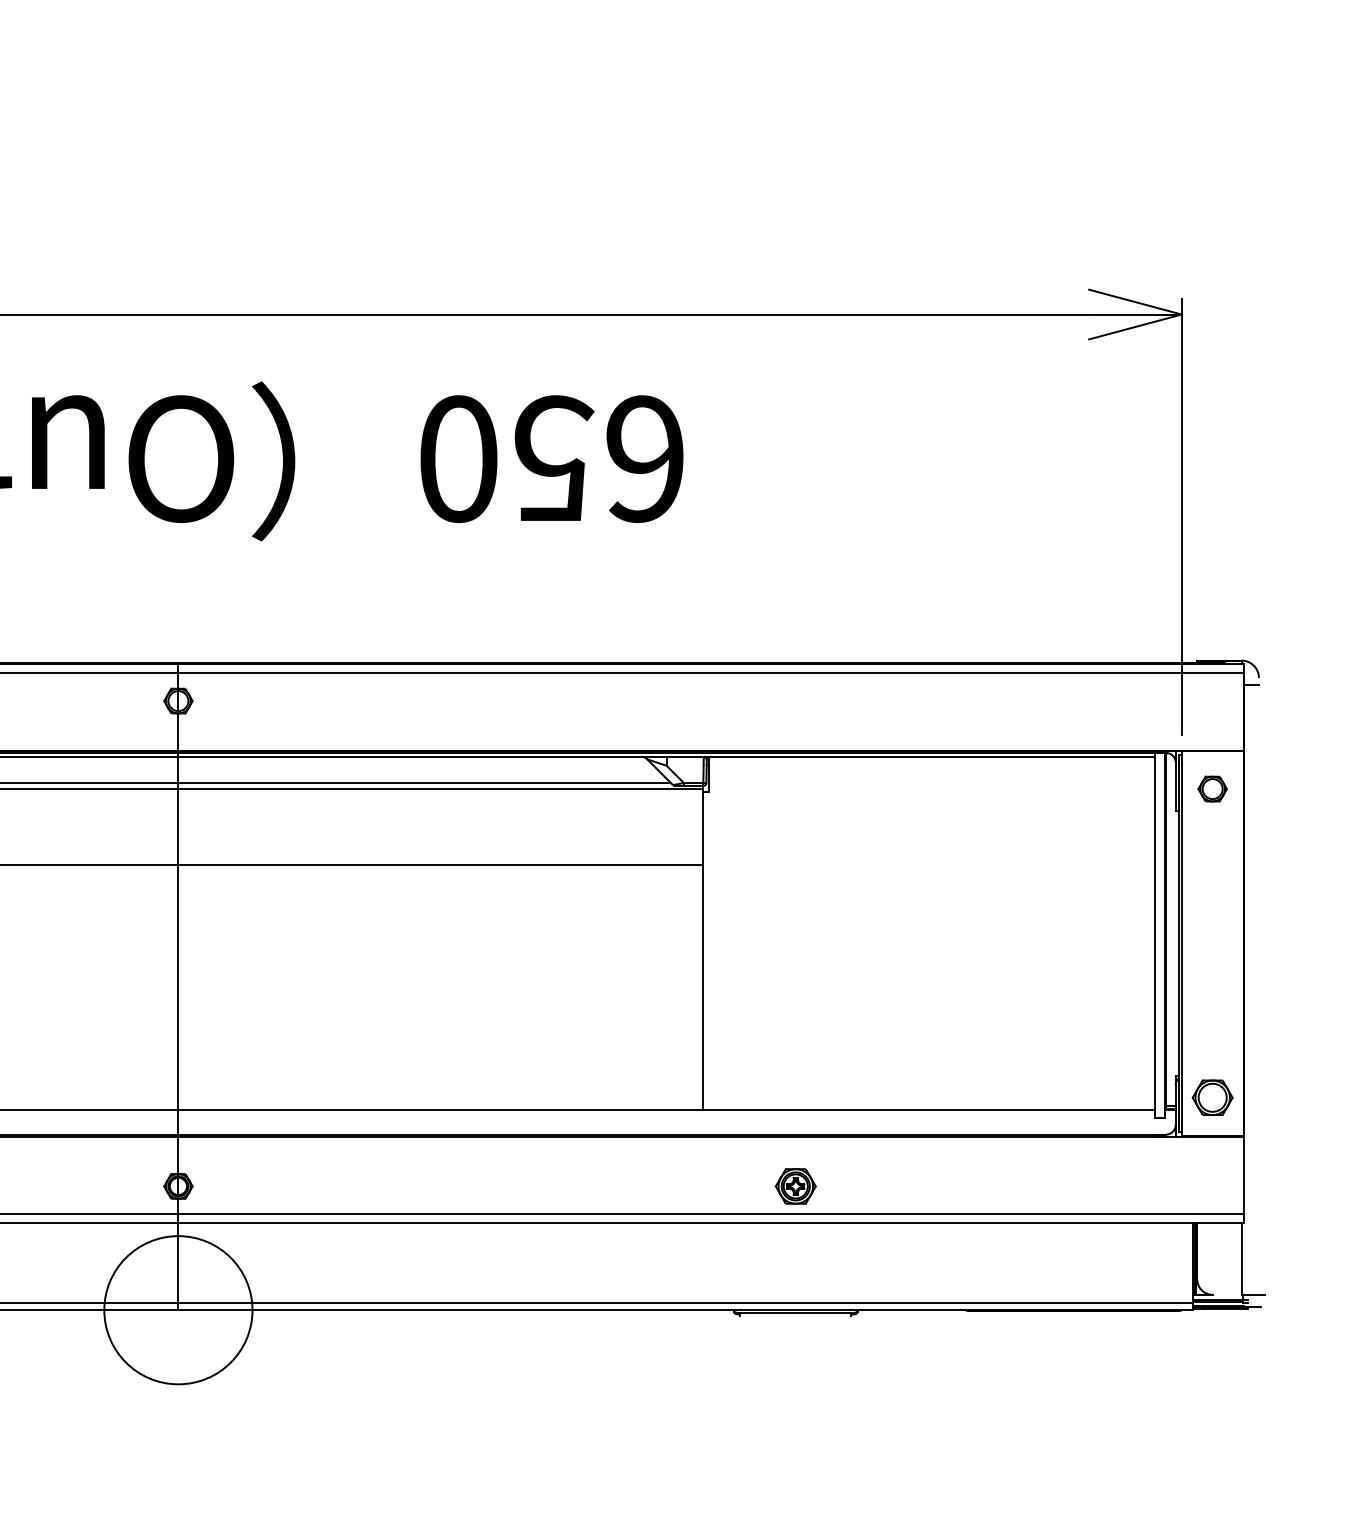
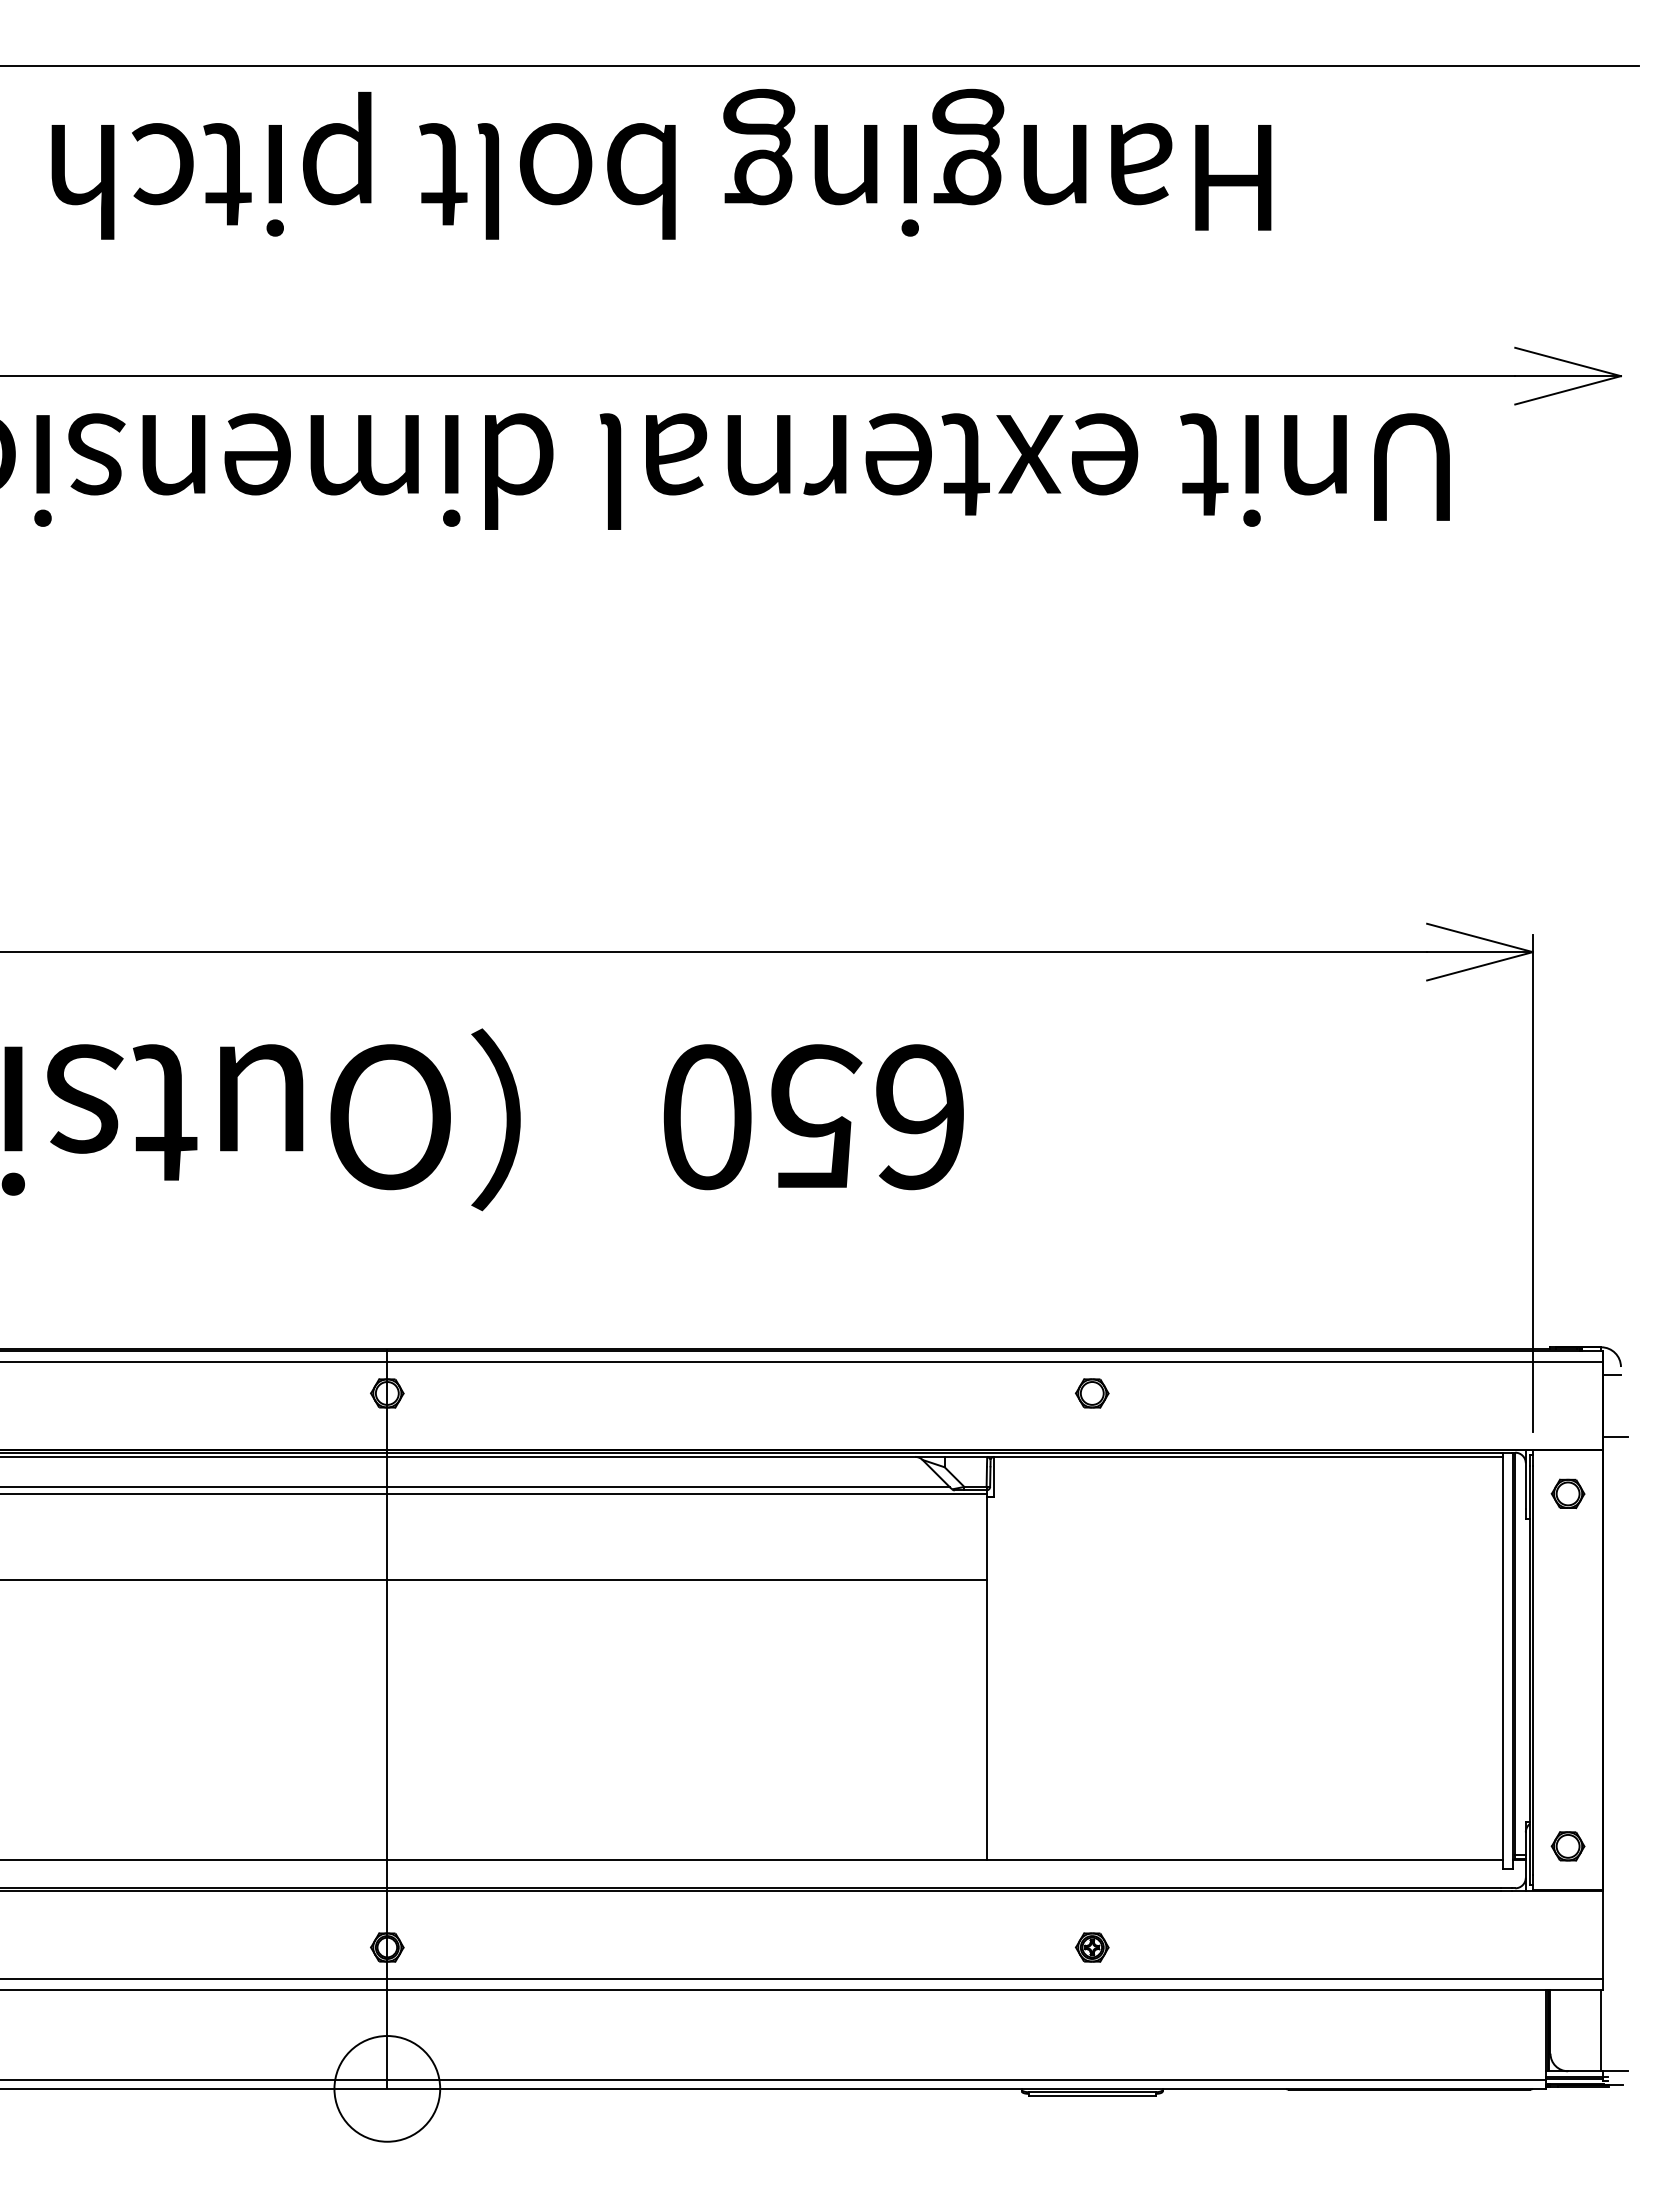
part: (796, 701) -> (1092, 1393), added
line: (1254, 739) -> (1615, 1437), added
part: (1212, 1097) -> (1567, 1846), size x0.71
part: (796, 1186) -> (1092, 1947), size x0.71
line: (1227, 1295) -> (1584, 2071), added
circle: (178, 1309) -> (387, 2088), size x0.62
line: (795, 1316) -> (1091, 2095), added

